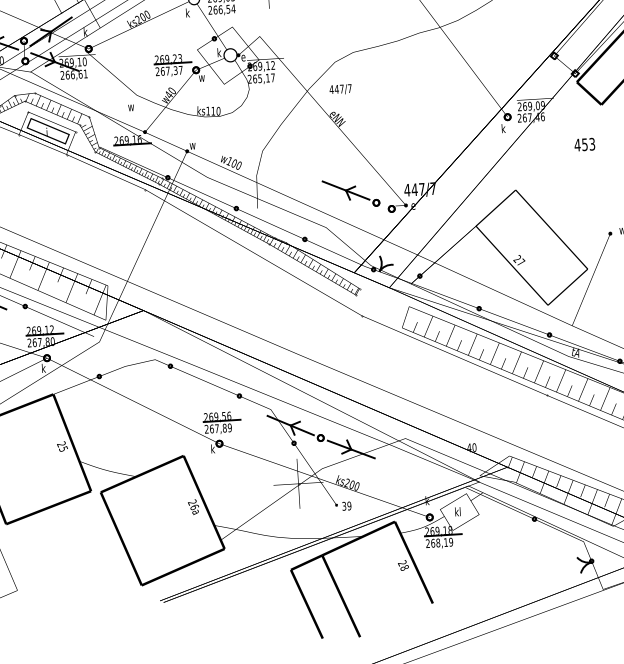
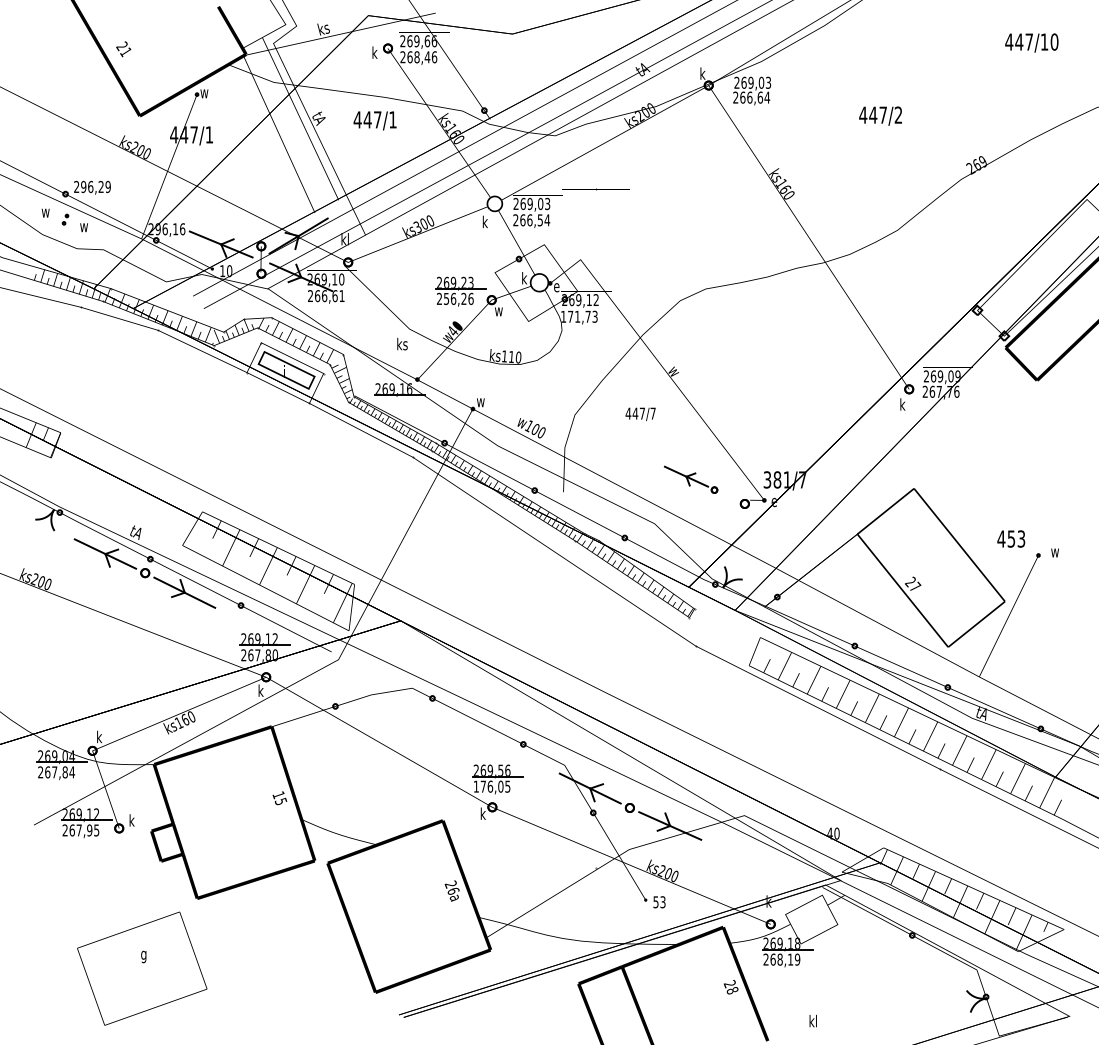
text: (138, 20) -> (417, 228), ks200 -> ks300
text: (84, 32) -> (344, 239), k -> kl
text: (171, 70) -> (458, 298), 267,37 -> 256,26
text: (261, 78) -> (579, 316), 265,17 -> 171,73
text: (340, 89) -> (640, 413), moved
text: (131, 106) -> (401, 343), w -> ks
text: (537, 116) -> (949, 391), 267,46 -> 267,76
text: (337, 118) -> (678, 377), eNN -> w
text: (584, 144) -> (1011, 538), moved
text: (414, 189) -> (777, 479), 447/7 -> 381/7
part: (350, 193) -> (690, 479), size x0.7
text: (217, 428) -> (491, 786), 267,89 -> 176,05
text: (61, 443) -> (278, 793), 25 -> 15
text: (346, 506) -> (659, 902), 39 -> 53
text: (457, 511) -> (812, 1020), moved

